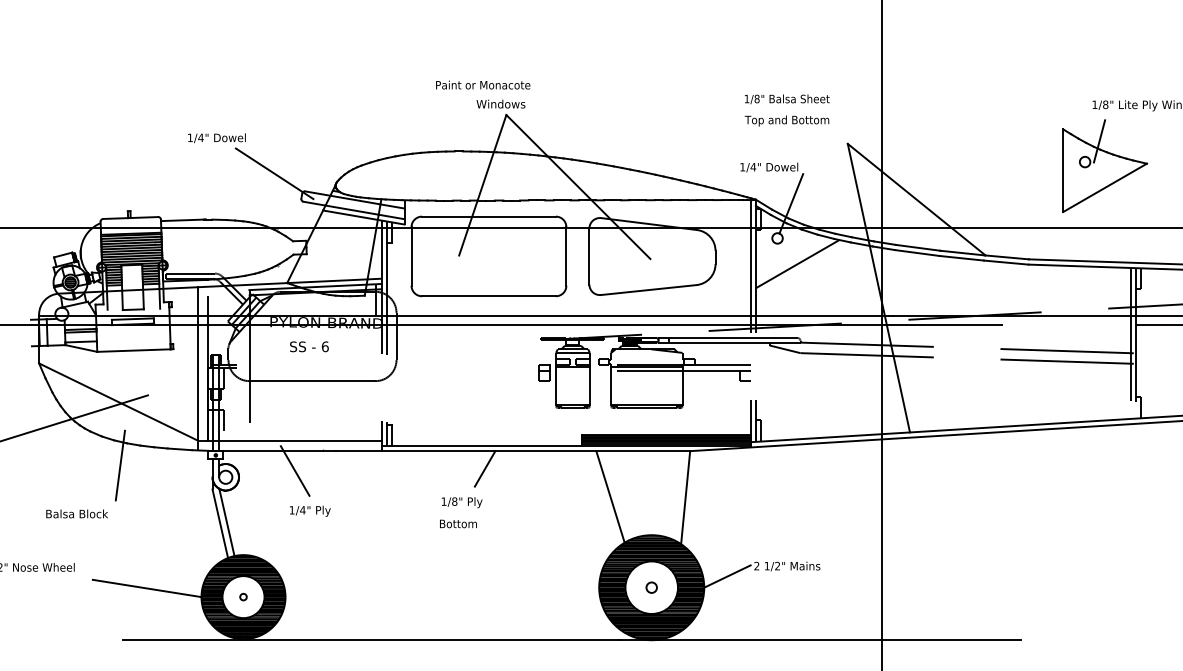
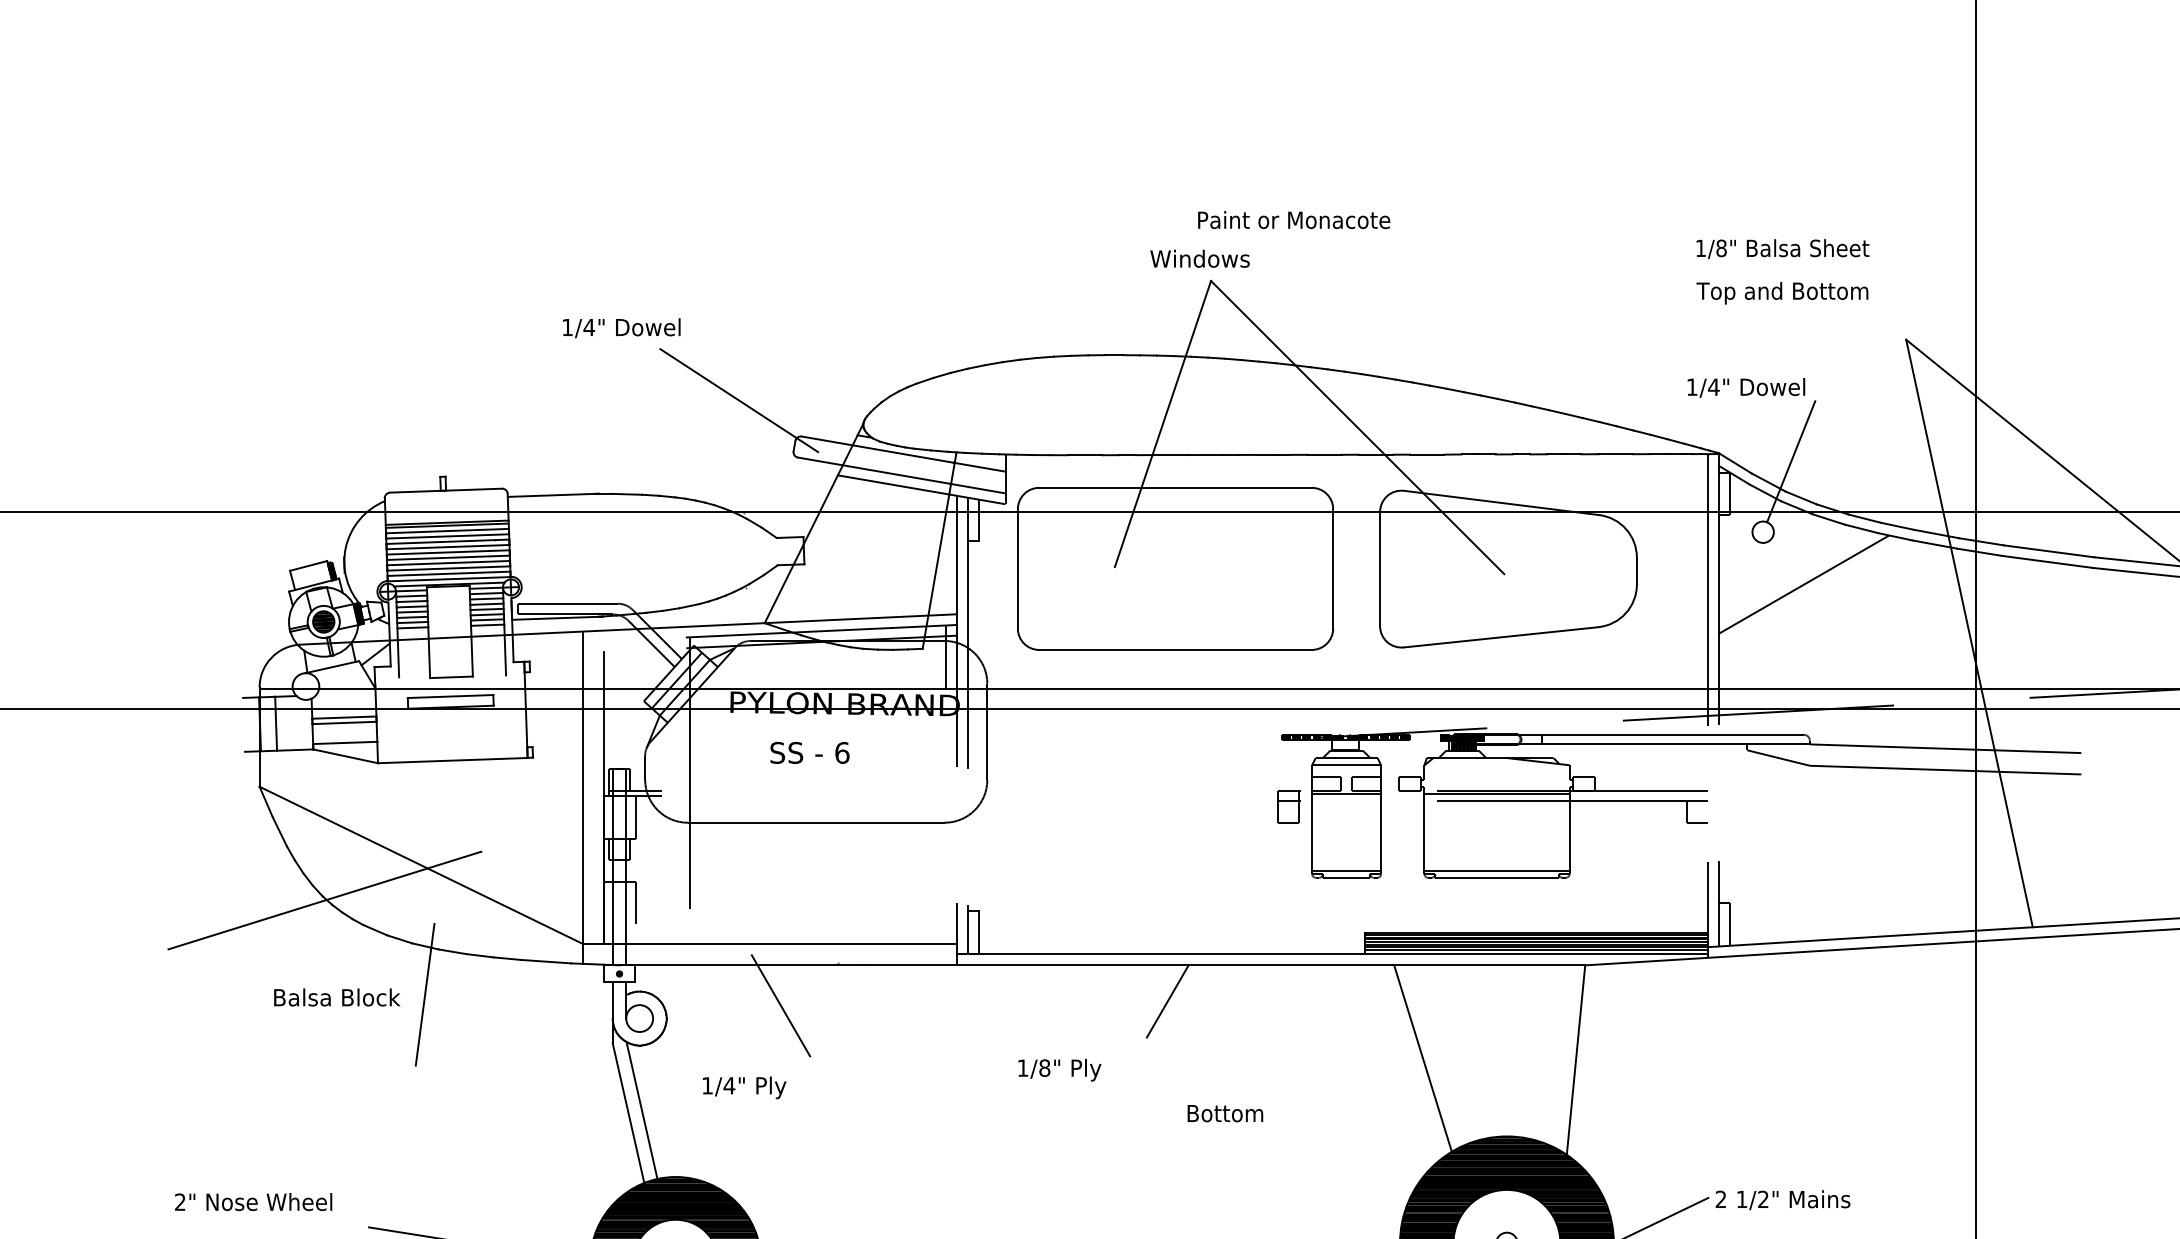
text: (483, 84) -> (1294, 218), moved
text: (461, 502) -> (1058, 1069), moved
text: (310, 510) -> (744, 1086), moved
text: (76, 513) -> (335, 996), moved
text: (458, 523) -> (1225, 1112), moved

